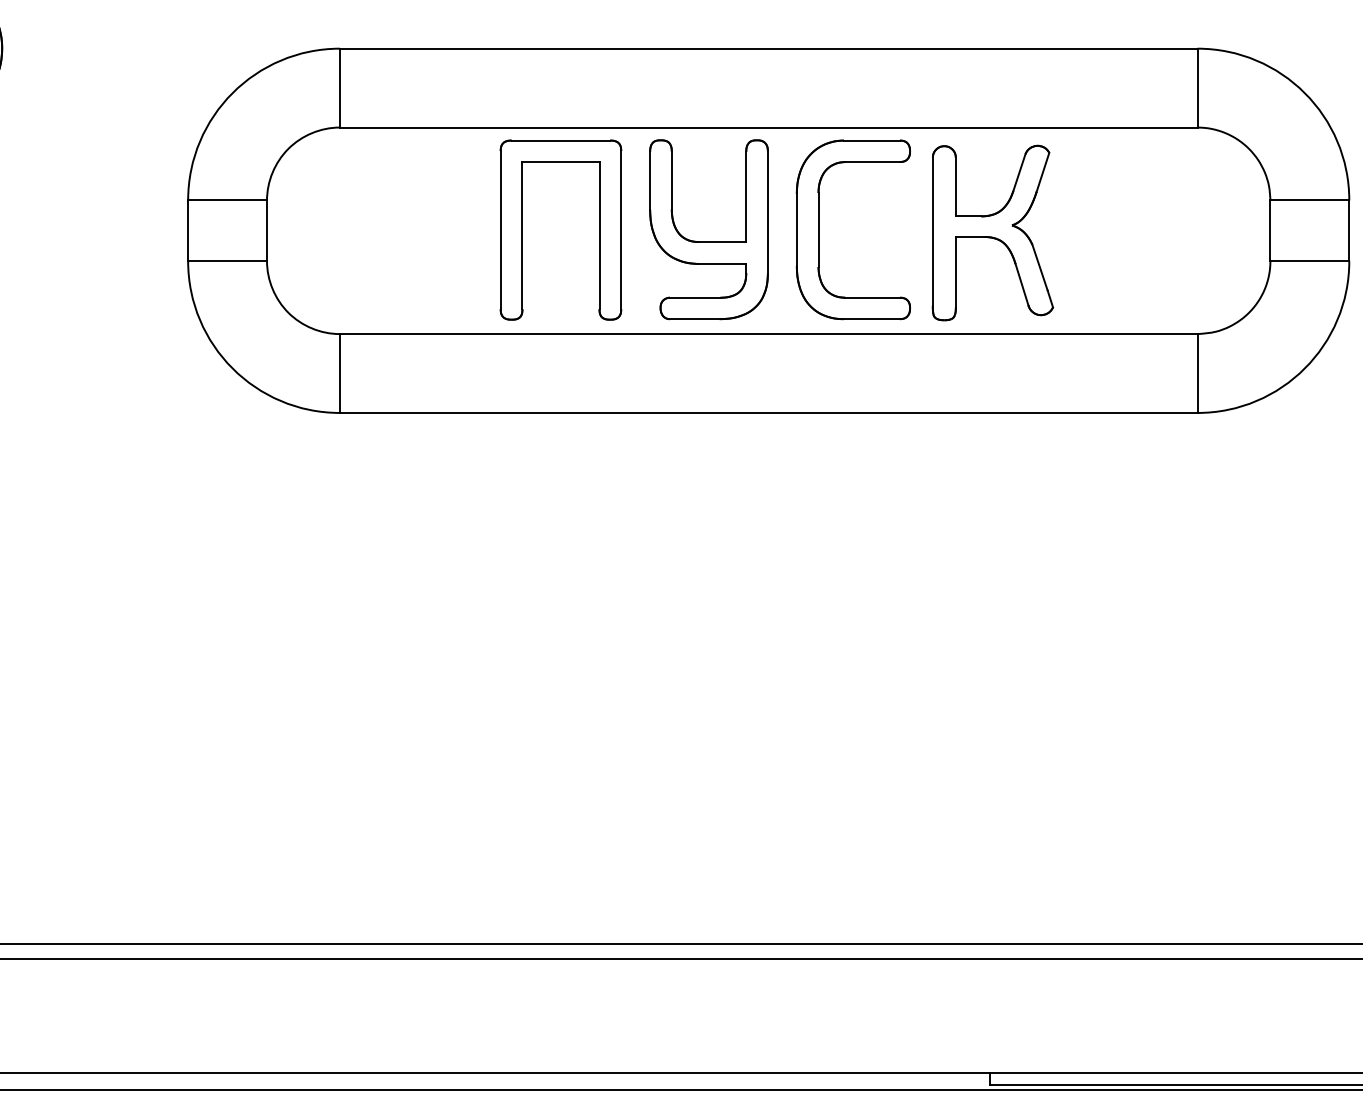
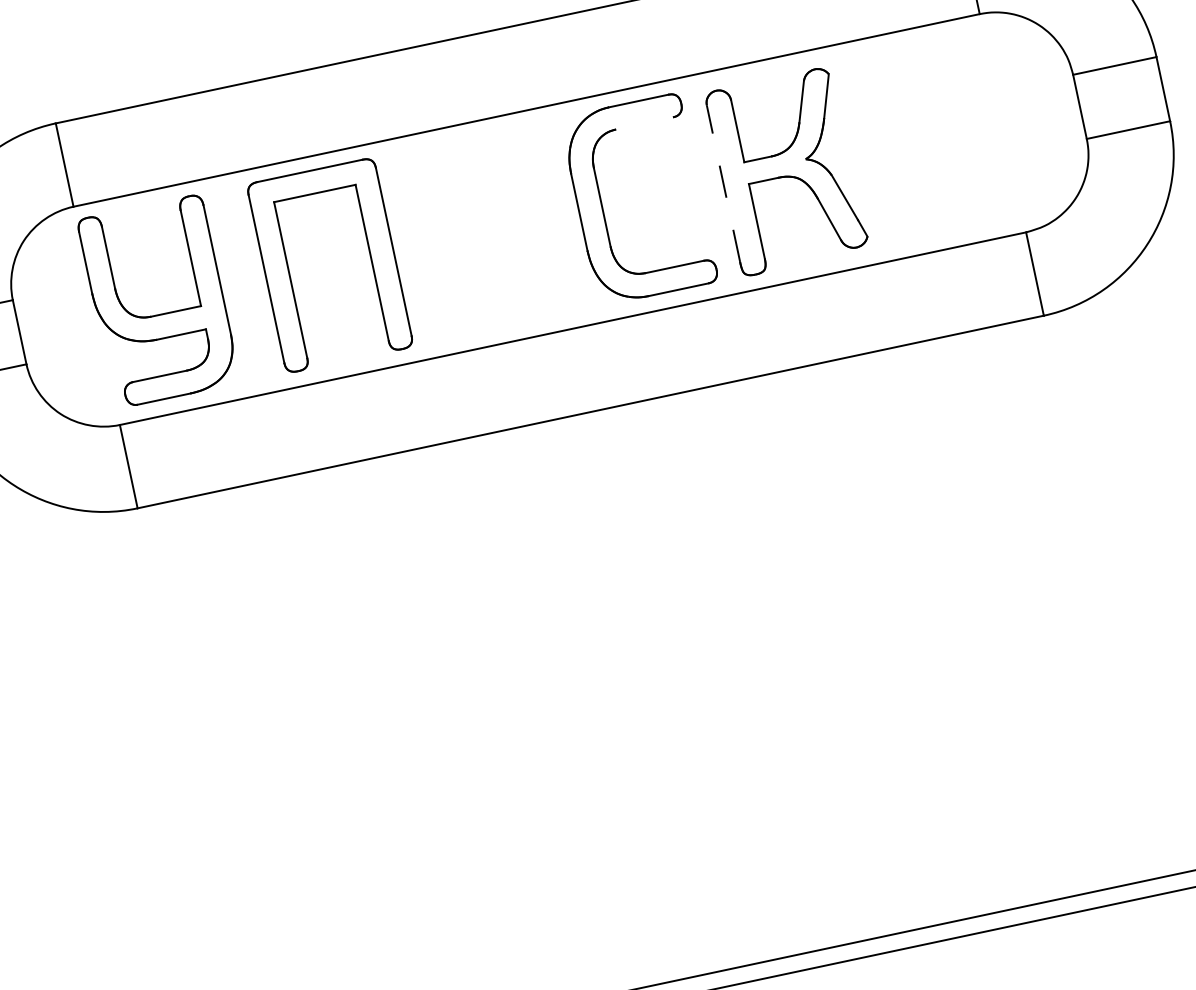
line: (872, 162) -> (644, 124), removed
line: (932, 231) -> (723, 183), solid -> dashed
part: (708, 241) -> (161, 314), moved

